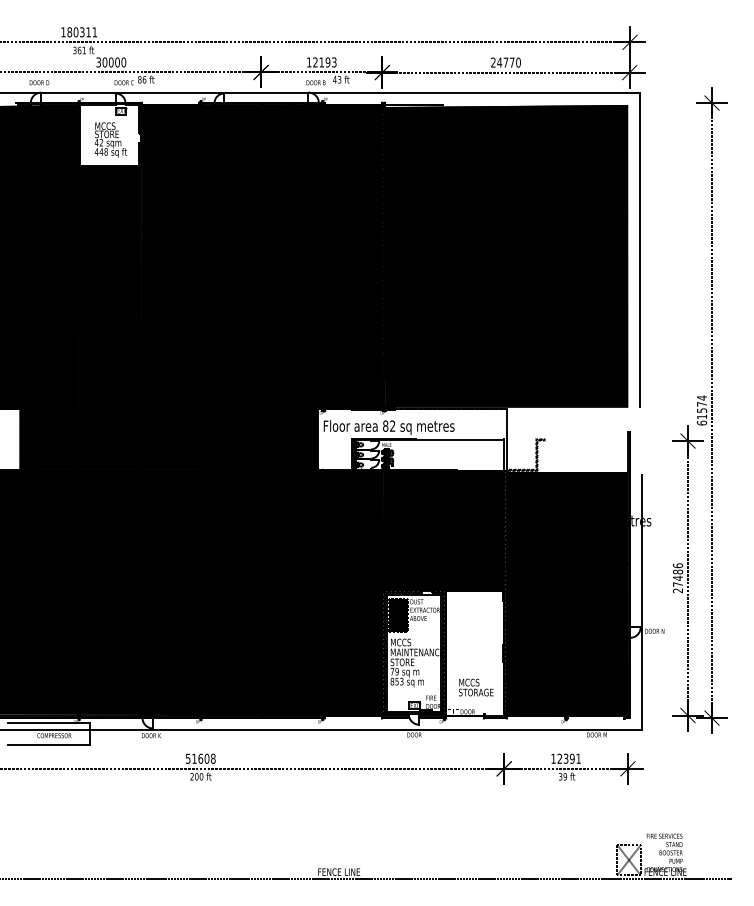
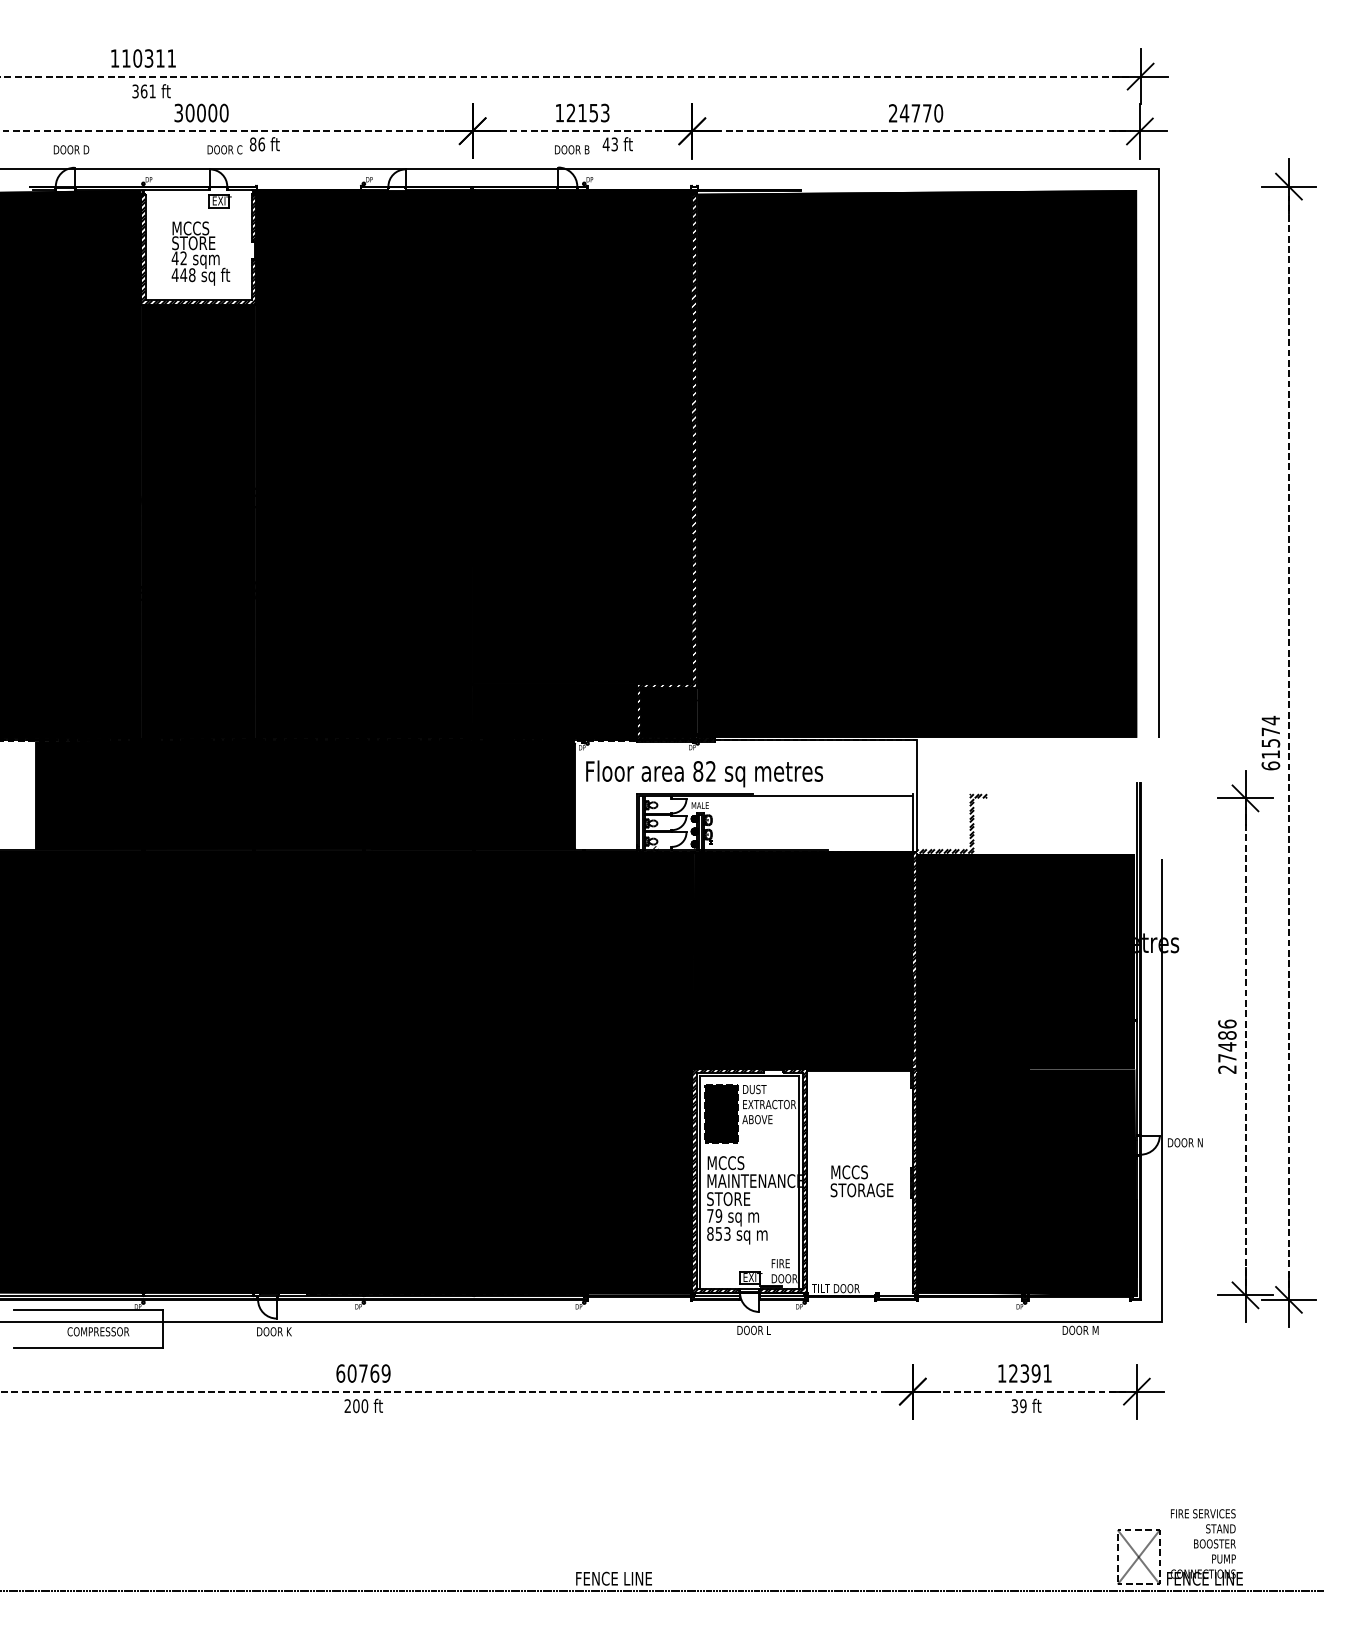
text: (69, 32) -> (125, 58), 180311 -> 110311
text: (327, 62) -> (592, 113), 12193 -> 12153
text: (476, 687) -> (862, 1181), moved
text: (200, 758) -> (362, 1373), 51608 -> 60769

